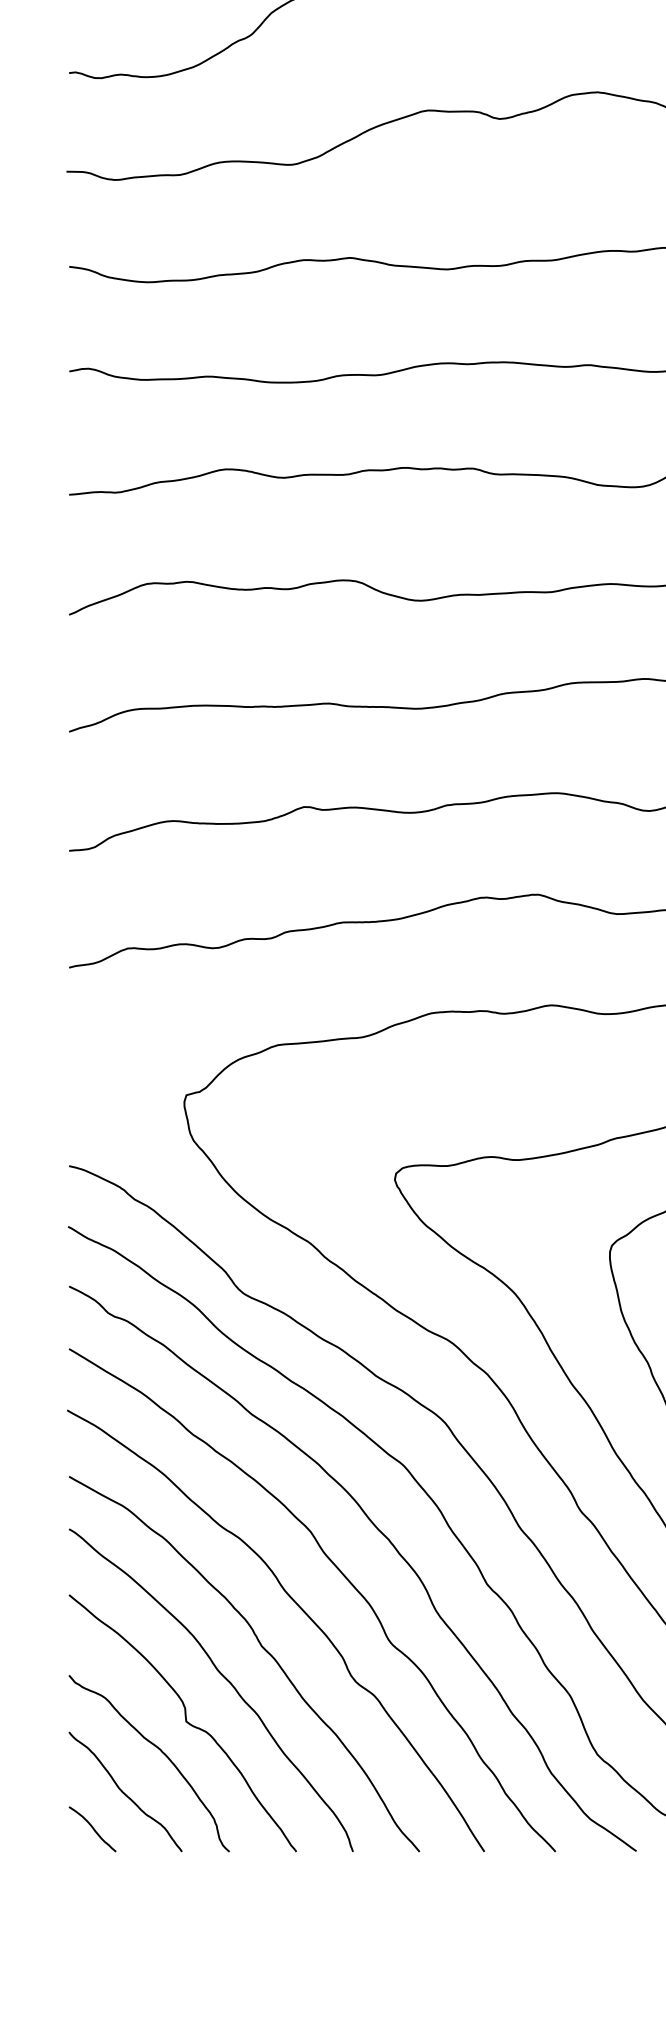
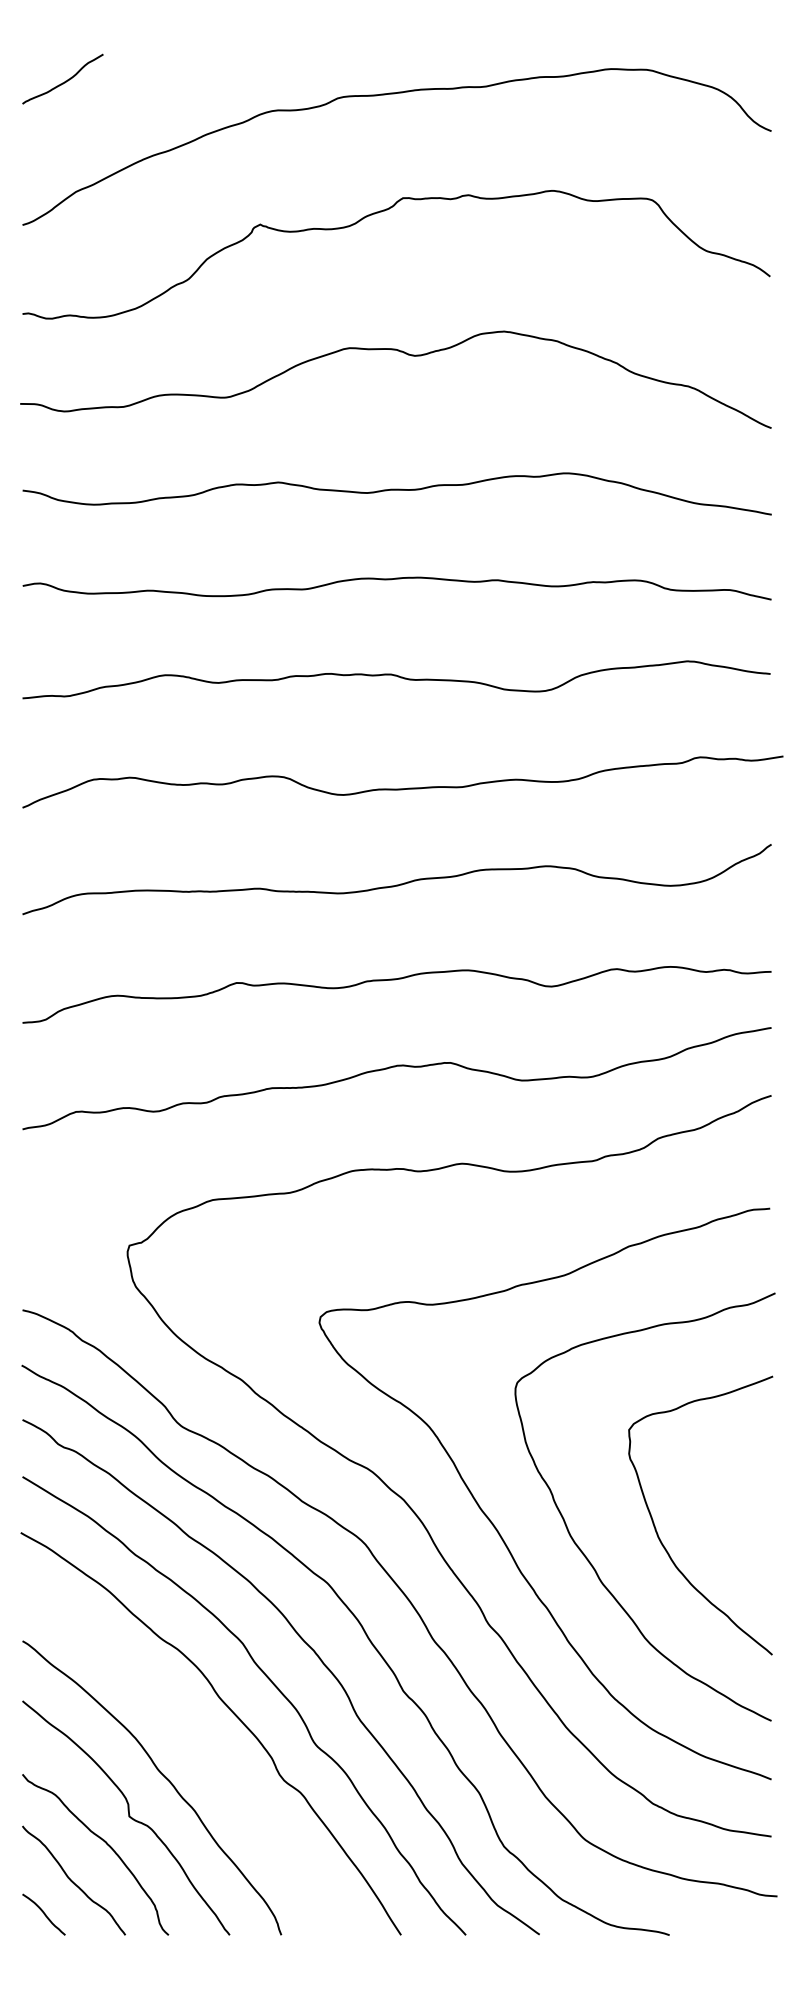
curve: (261, 1646) -> (197, 1748), removed

